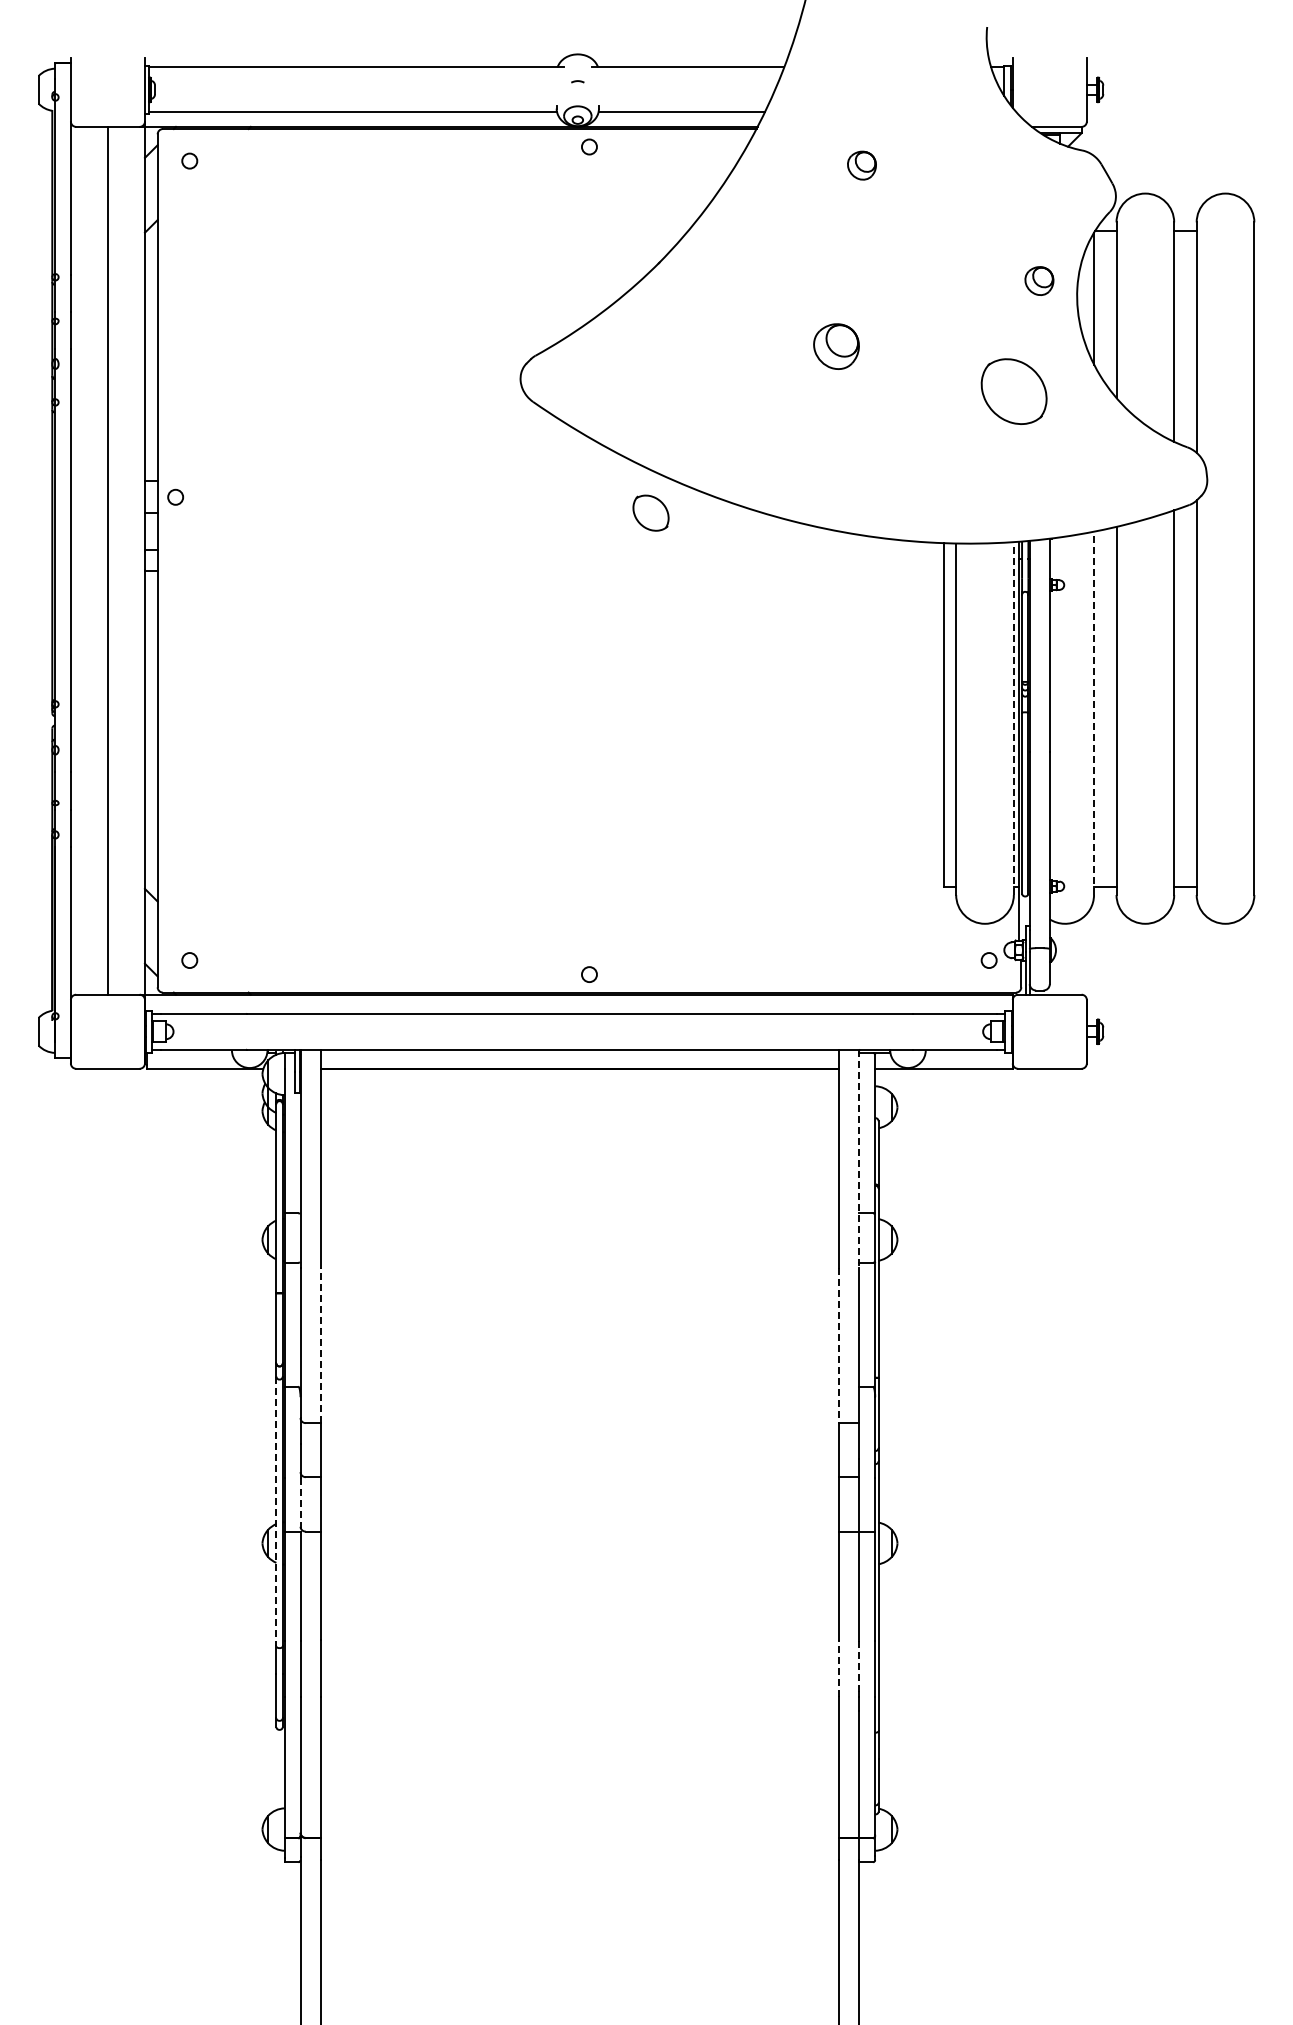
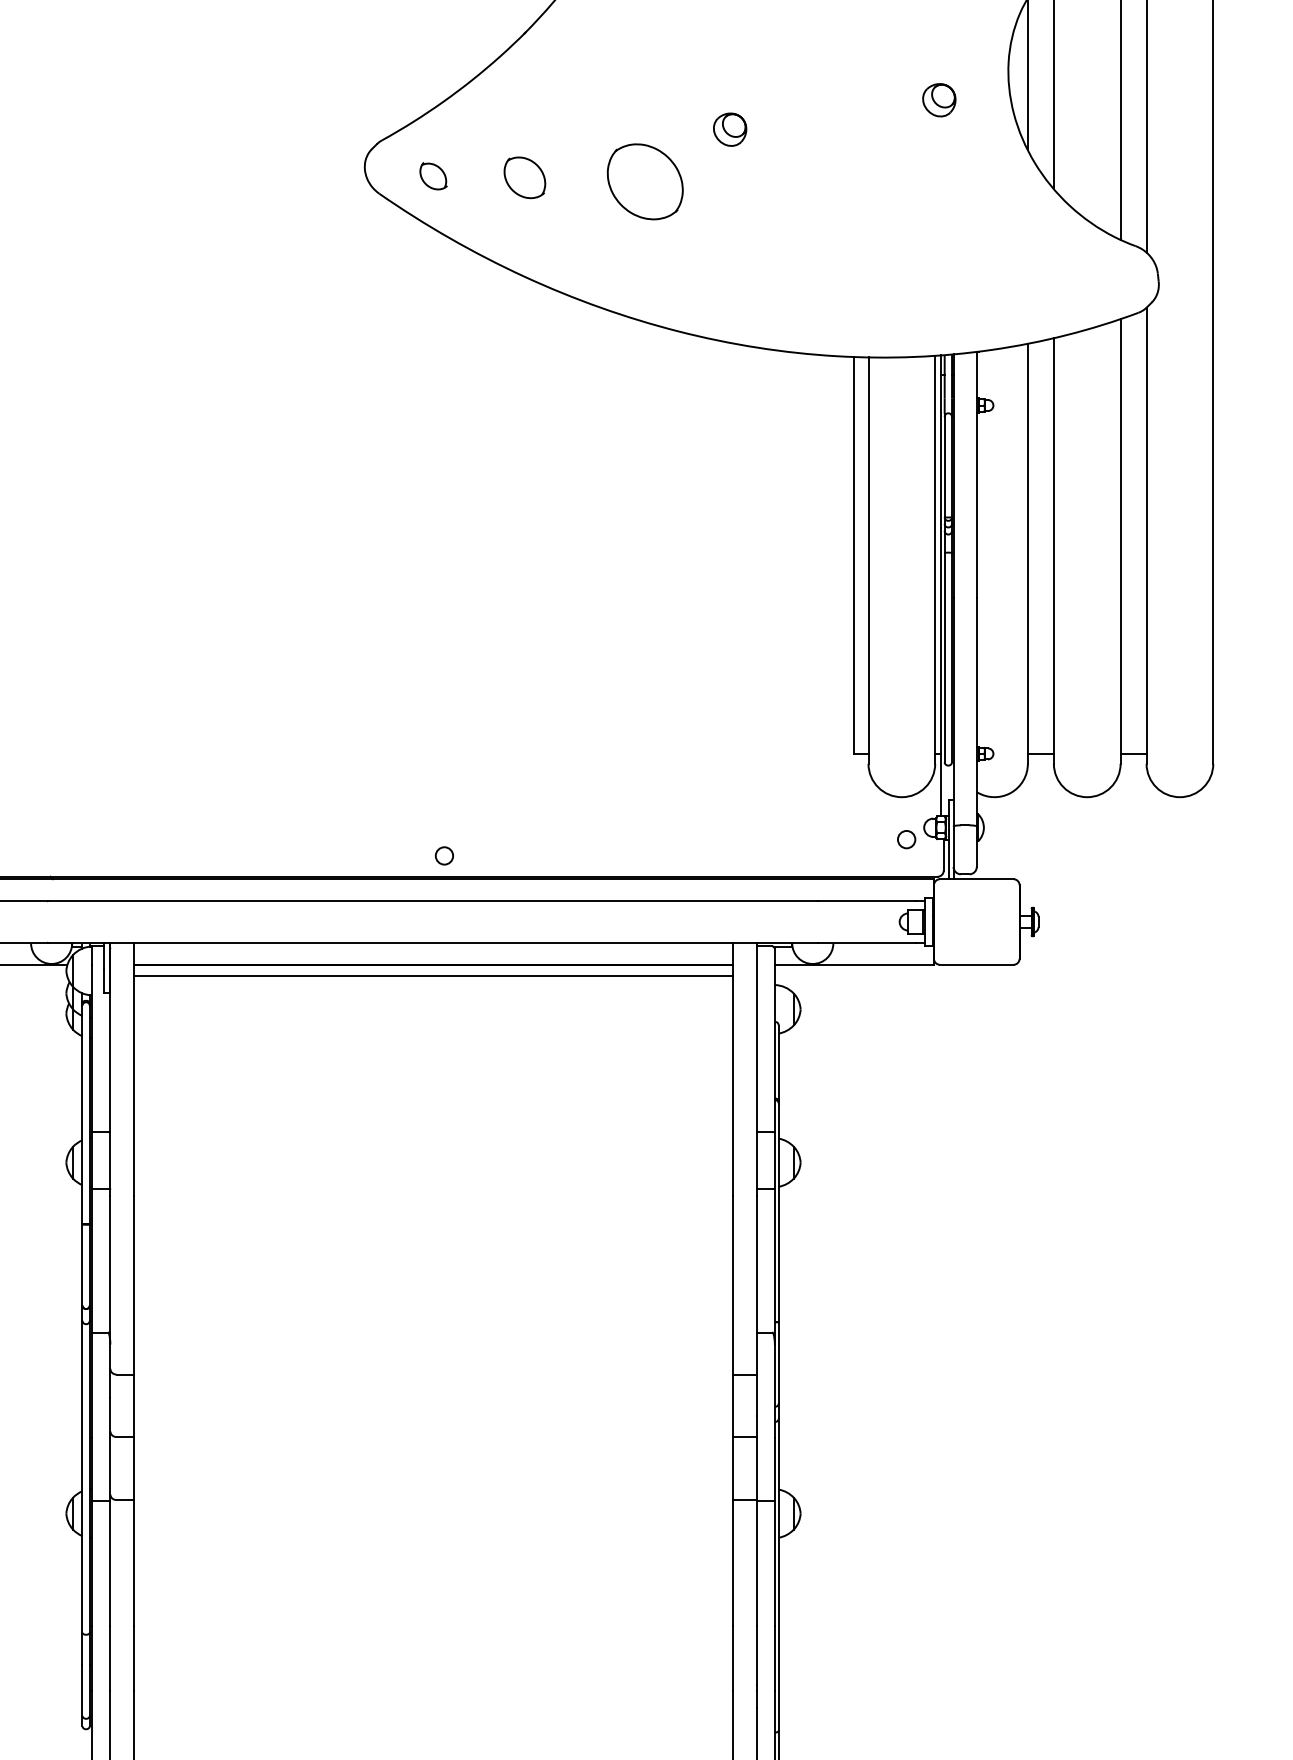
part: (1039, 280) -> (939, 99), moved
part: (836, 346) -> (730, 129), size x0.62
part: (579, 386) -> (432, 175), added
part: (1013, 391) -> (644, 181), moved
part: (650, 512) -> (524, 177), moved
line: (1094, 713) -> (1028, 554), dashed -> solid
line: (1013, 718) -> (934, 559), dashed -> solid
line: (579, 1078) -> (432, 976), added
line: (859, 1159) -> (756, 1069), dashed -> solid
line: (320, 1345) -> (133, 1284), dashed -> solid
line: (839, 1346) -> (733, 1285), dashed -> solid
line: (300, 1505) -> (110, 1469), dashed -> solid
line: (276, 1511) -> (82, 1476), dashed -> solid
line: (859, 1665) -> (756, 1654), dashed -> solid
line: (839, 1668) -> (733, 1658), dashed -> solid

